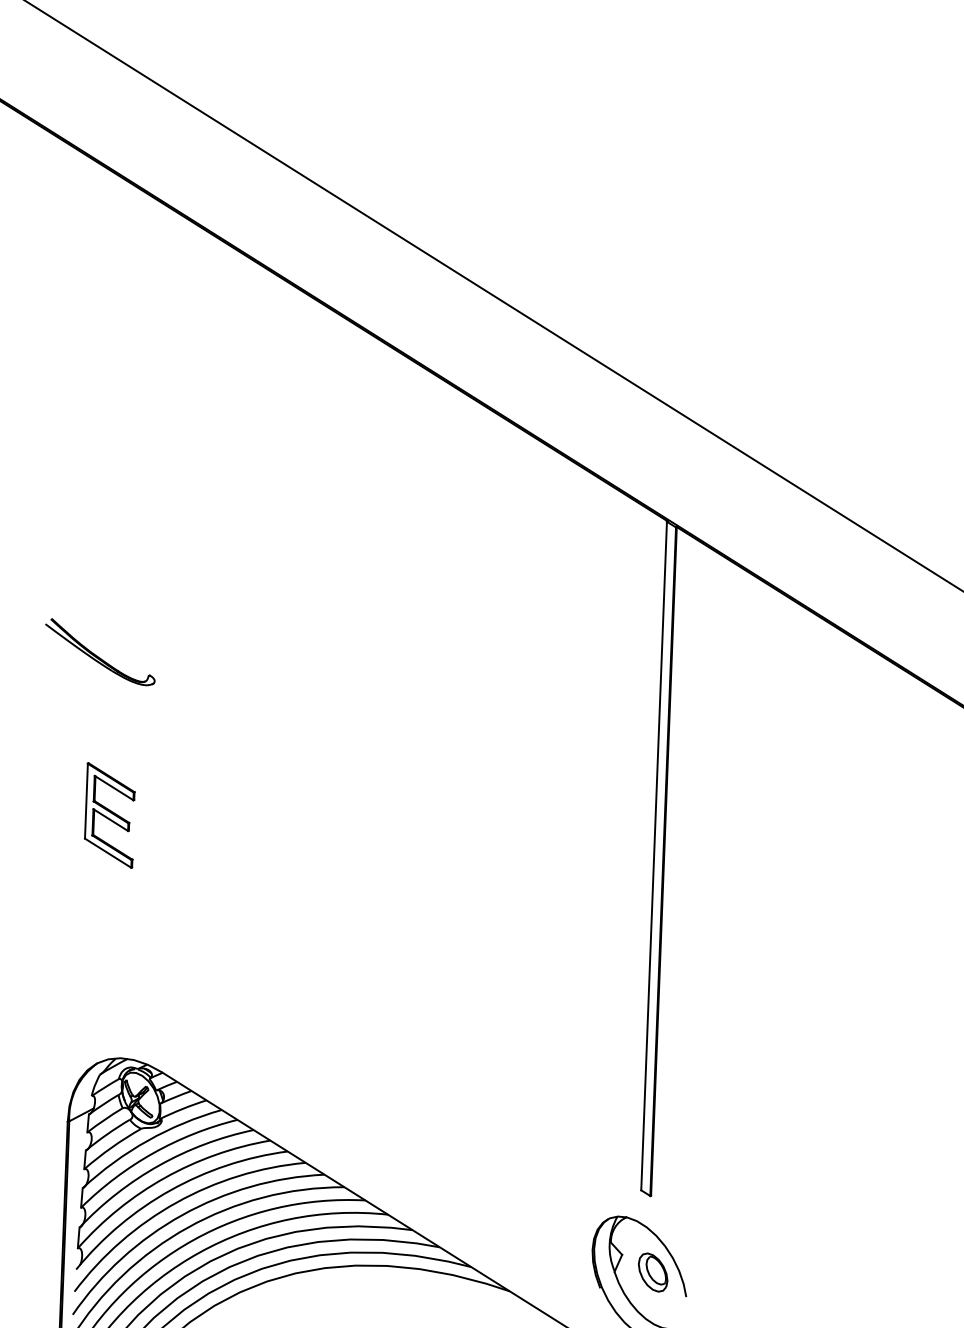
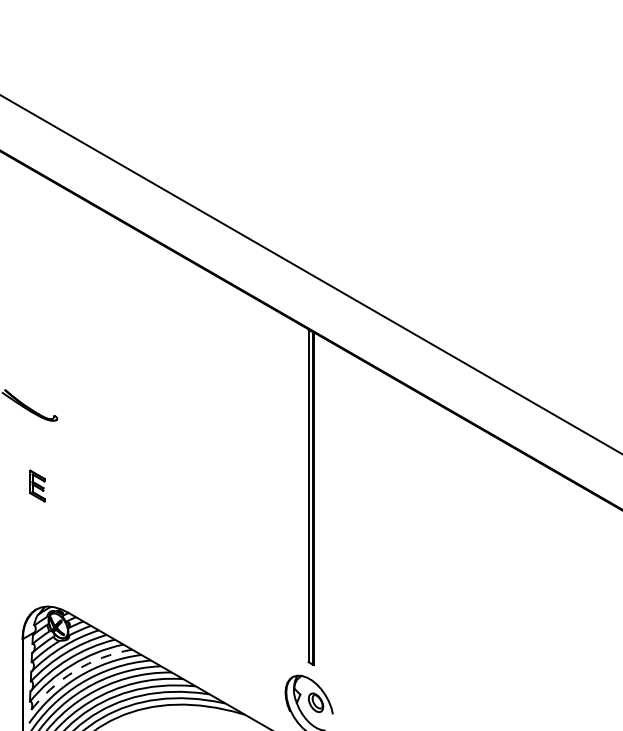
part: (109, 813) -> (37, 485), size x0.6
arc: (169, 1190) -> (74, 671), solid -> dashed

